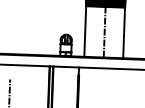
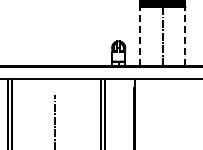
line: (85, 31) -> (140, 36), solid -> dashed
line: (124, 32) -> (185, 36), solid -> dashed

